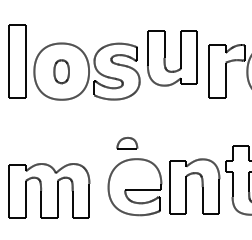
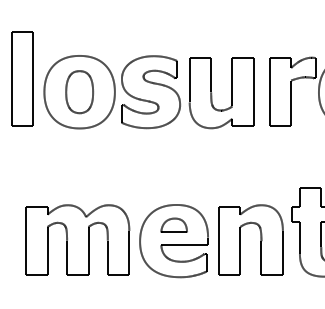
part: (165, 58) -> (212, 93), moved
part: (61, 71) -> (79, 92), size x1.43
part: (126, 142) -> (173, 224), moved
part: (49, 190) -> (77, 239), moved

